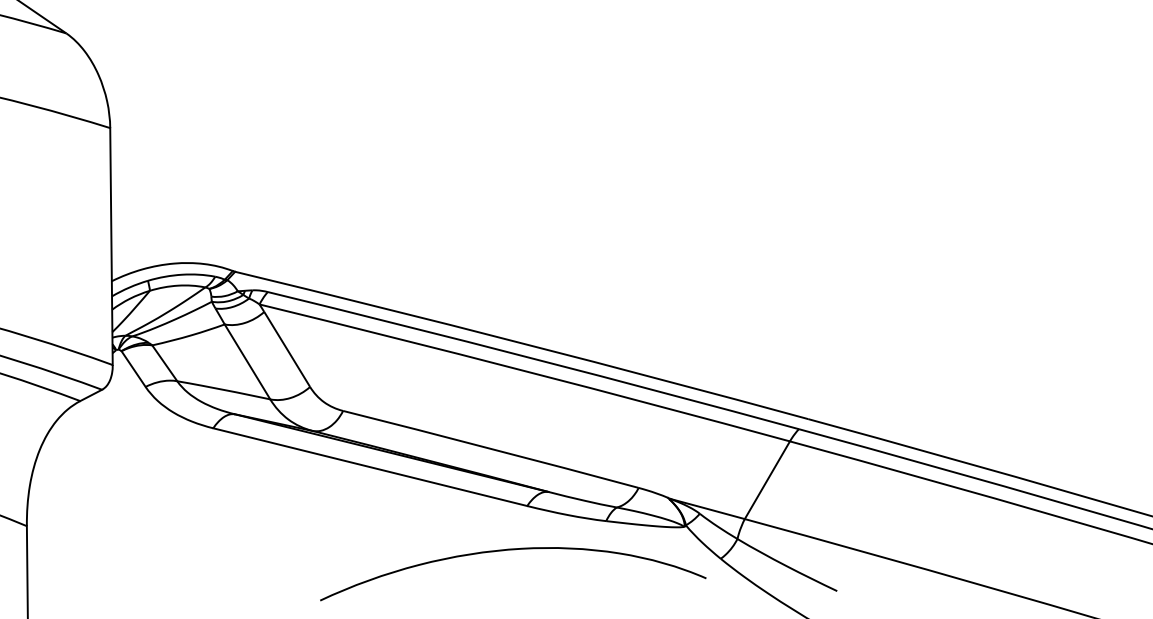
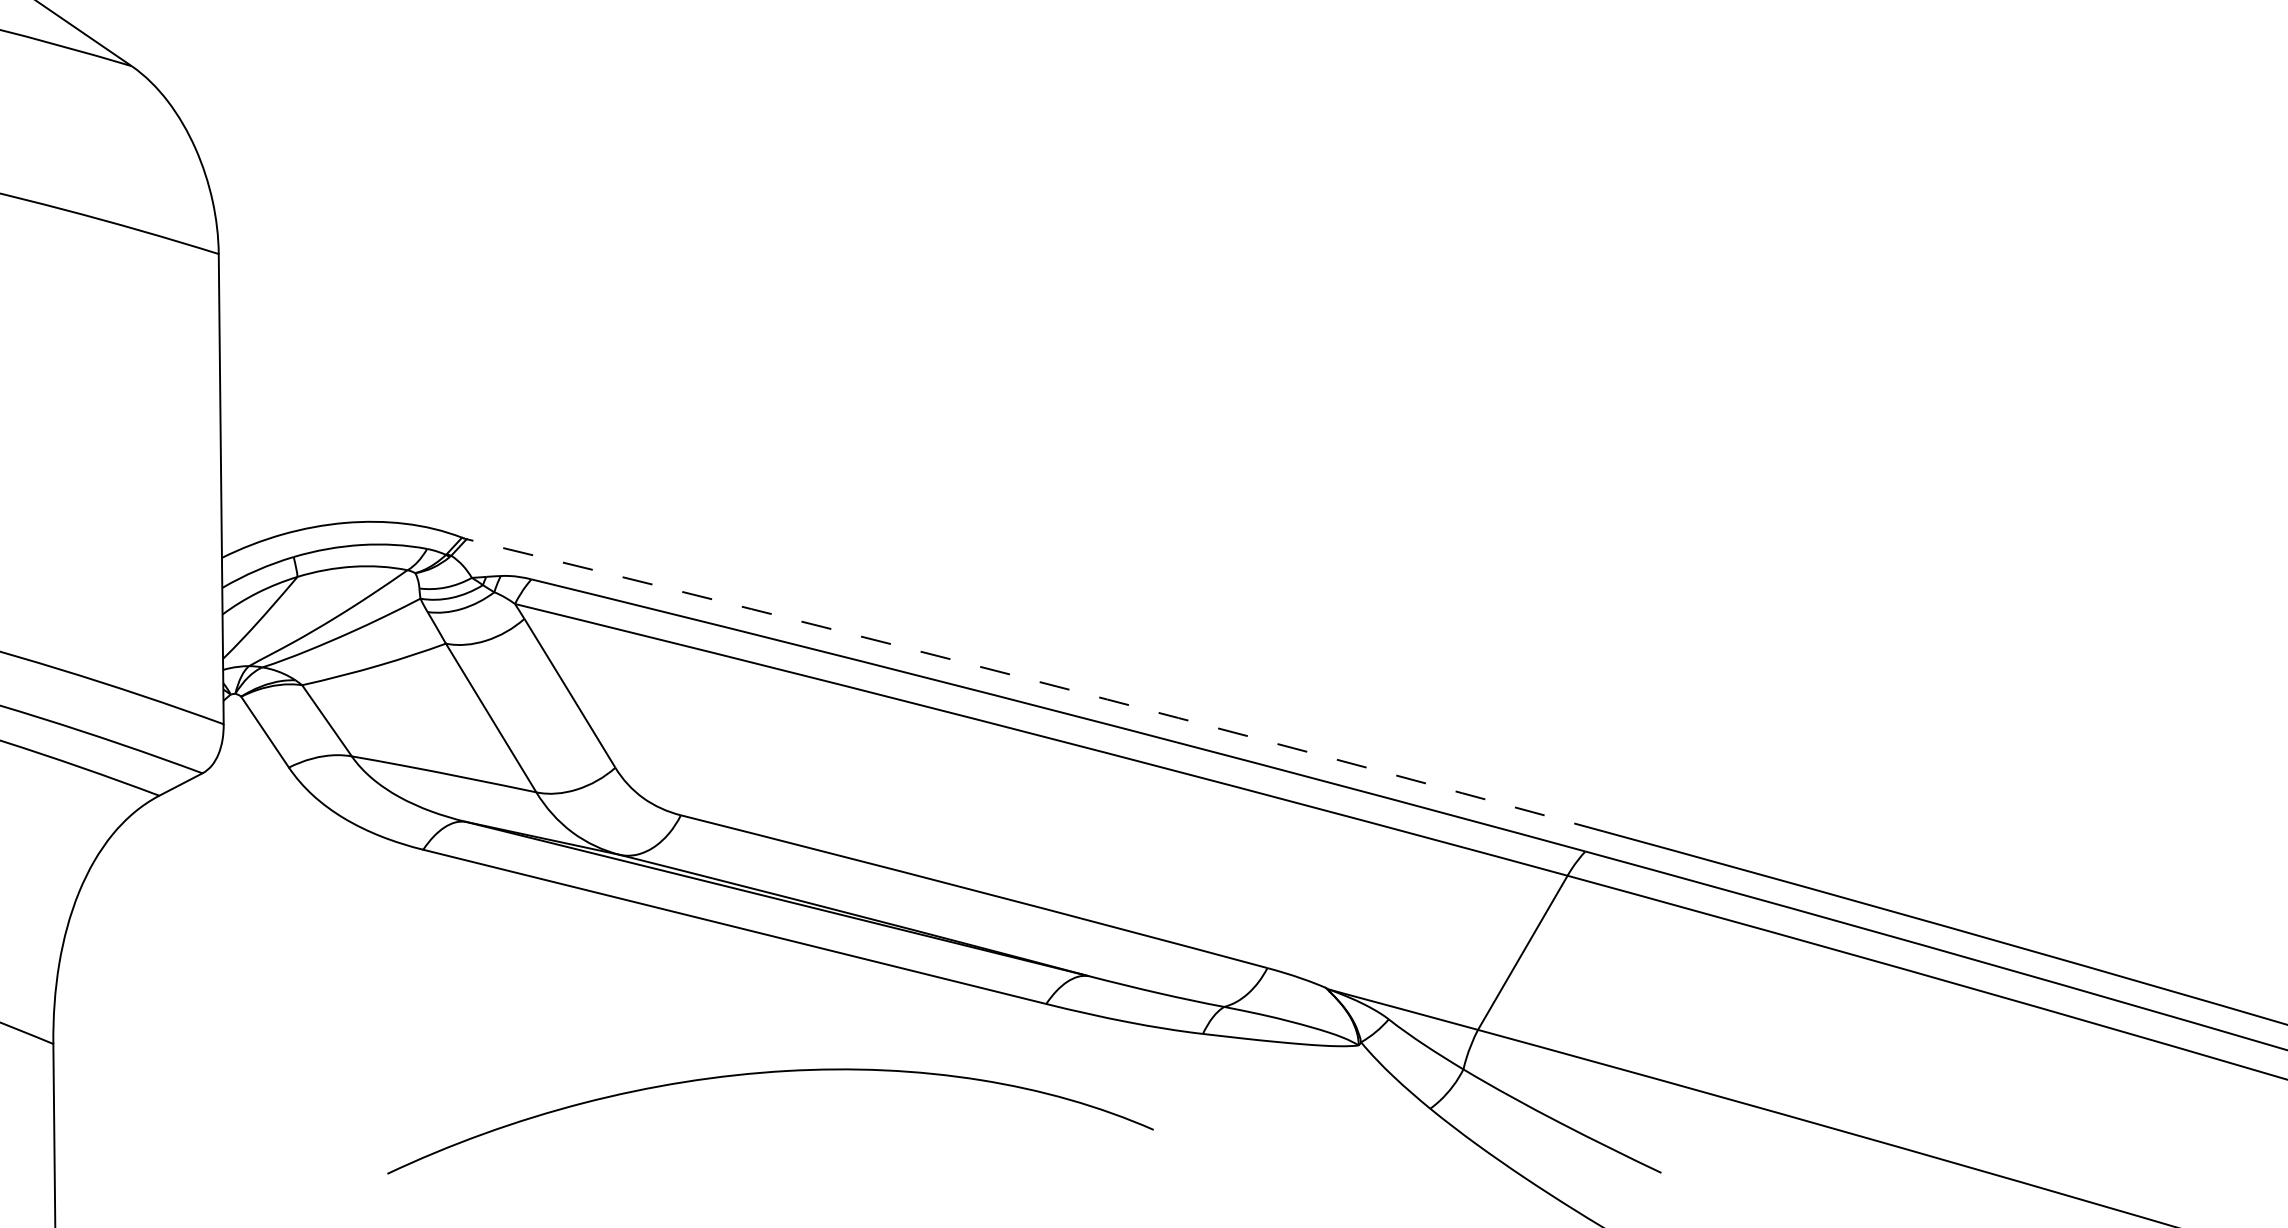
arc: (522, 343) -> (1036, 681), solid -> dashed
curve: (513, 550) -> (770, 1074), moved

